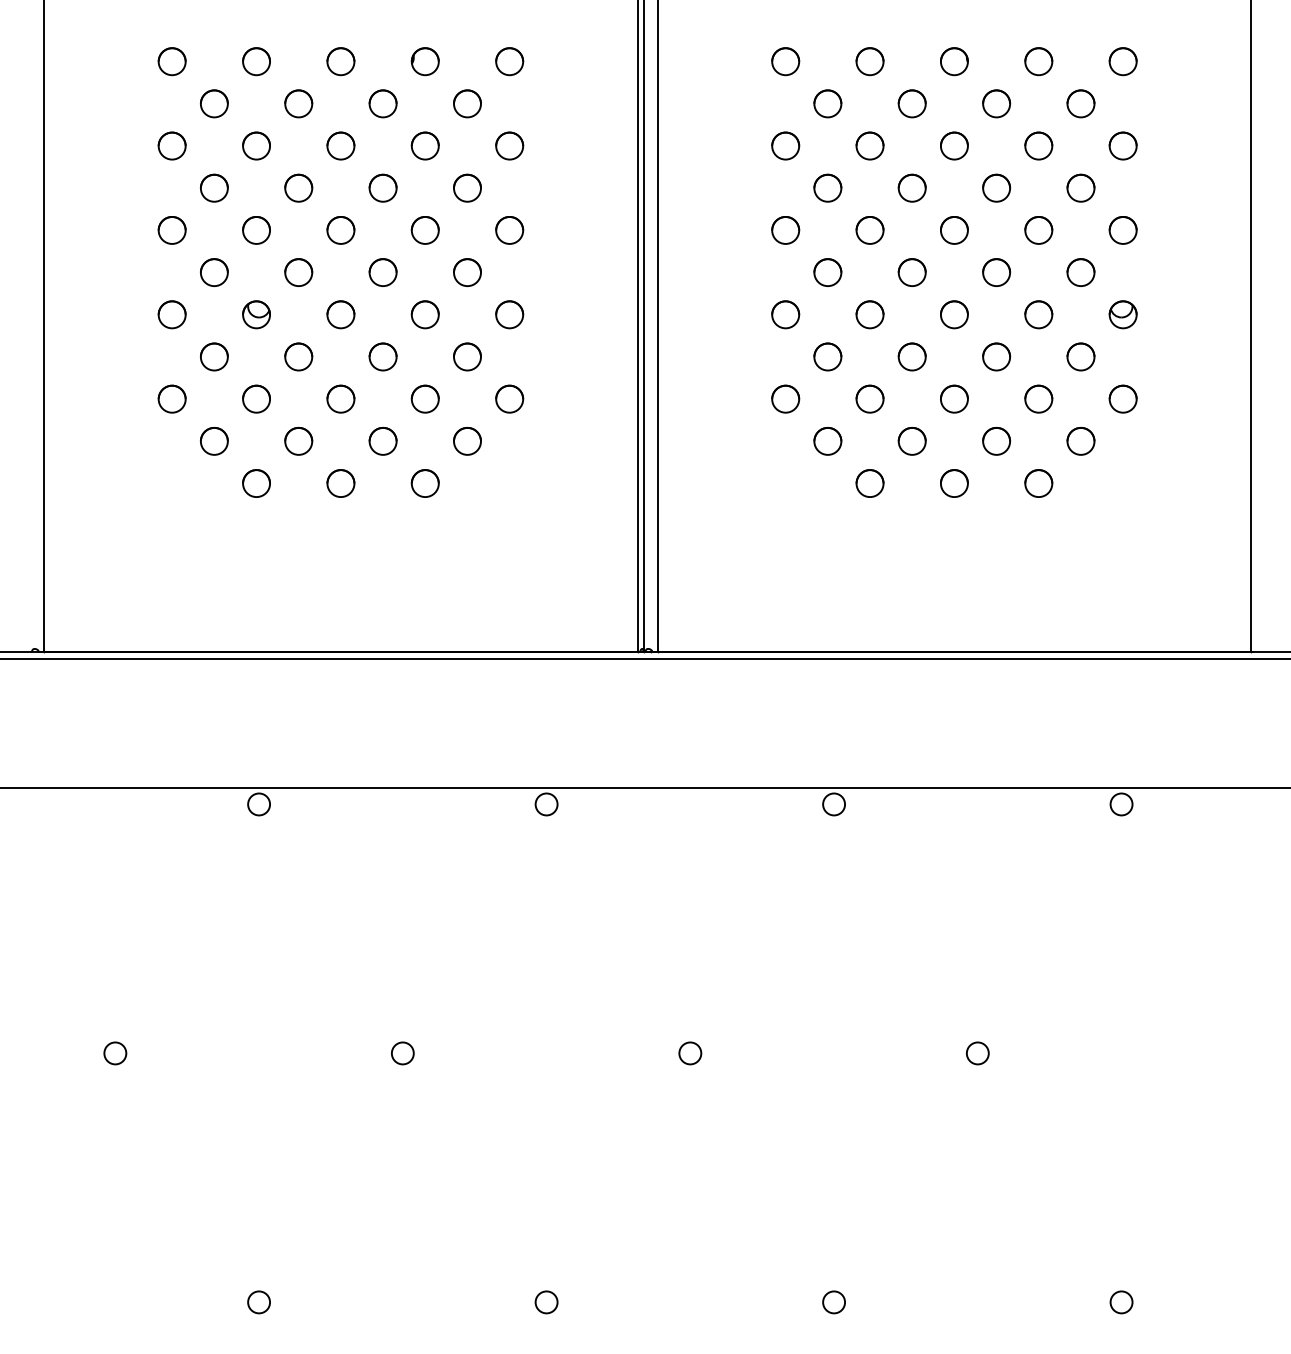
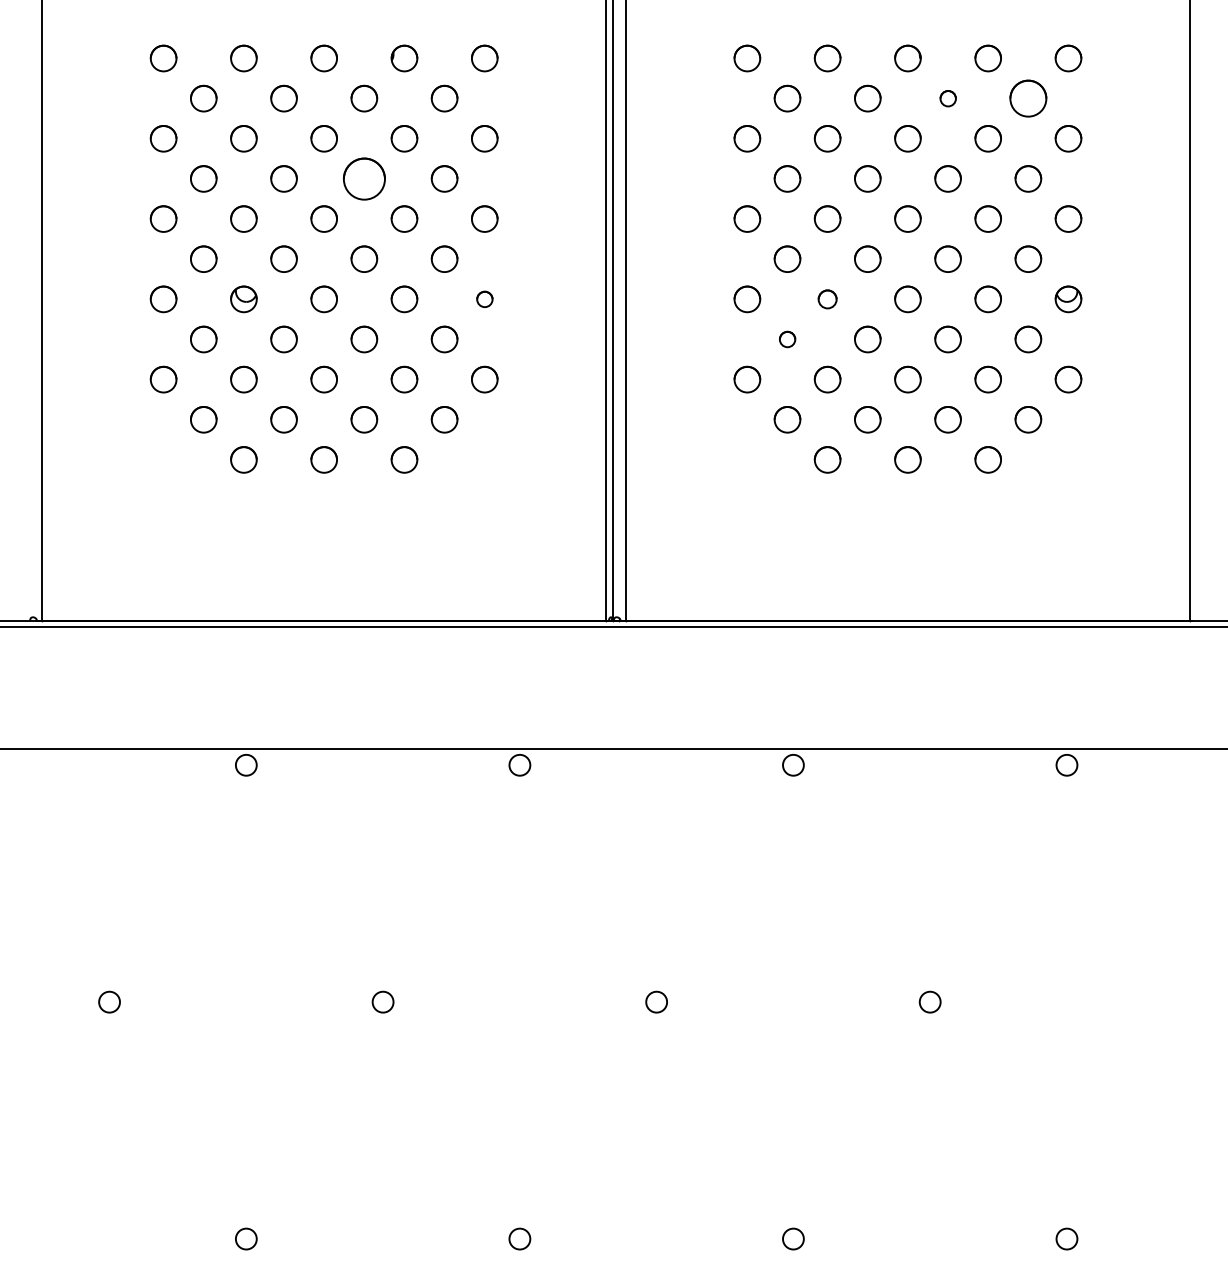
part: (996, 103) -> (947, 98), size x0.6
part: (1080, 103) -> (1027, 98), size x1.4
part: (382, 187) -> (363, 178), size x1.6
part: (509, 314) -> (484, 299), size x0.6
part: (869, 314) -> (827, 299), size x0.7
part: (827, 356) -> (787, 339), size x0.6

